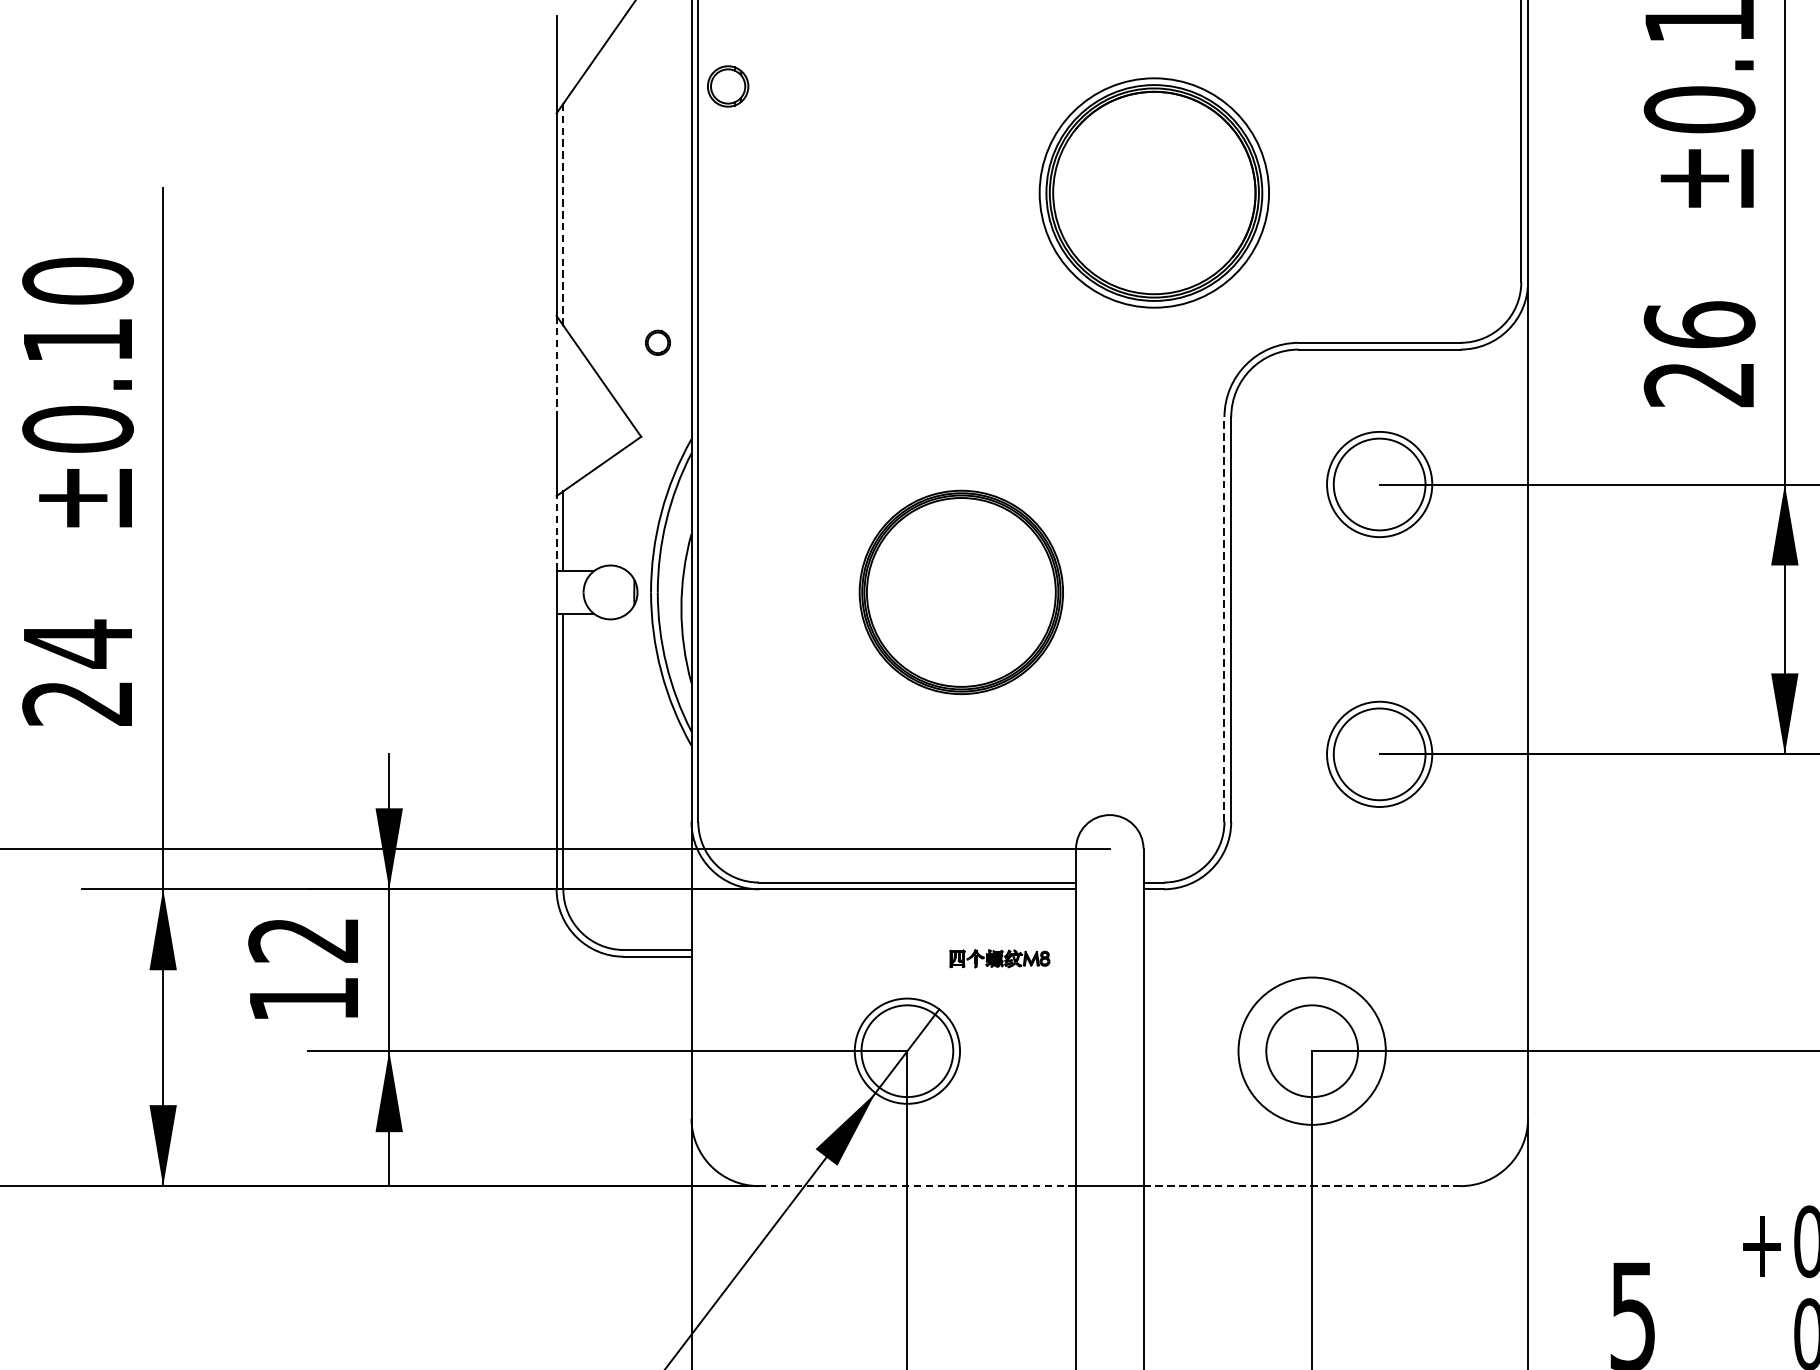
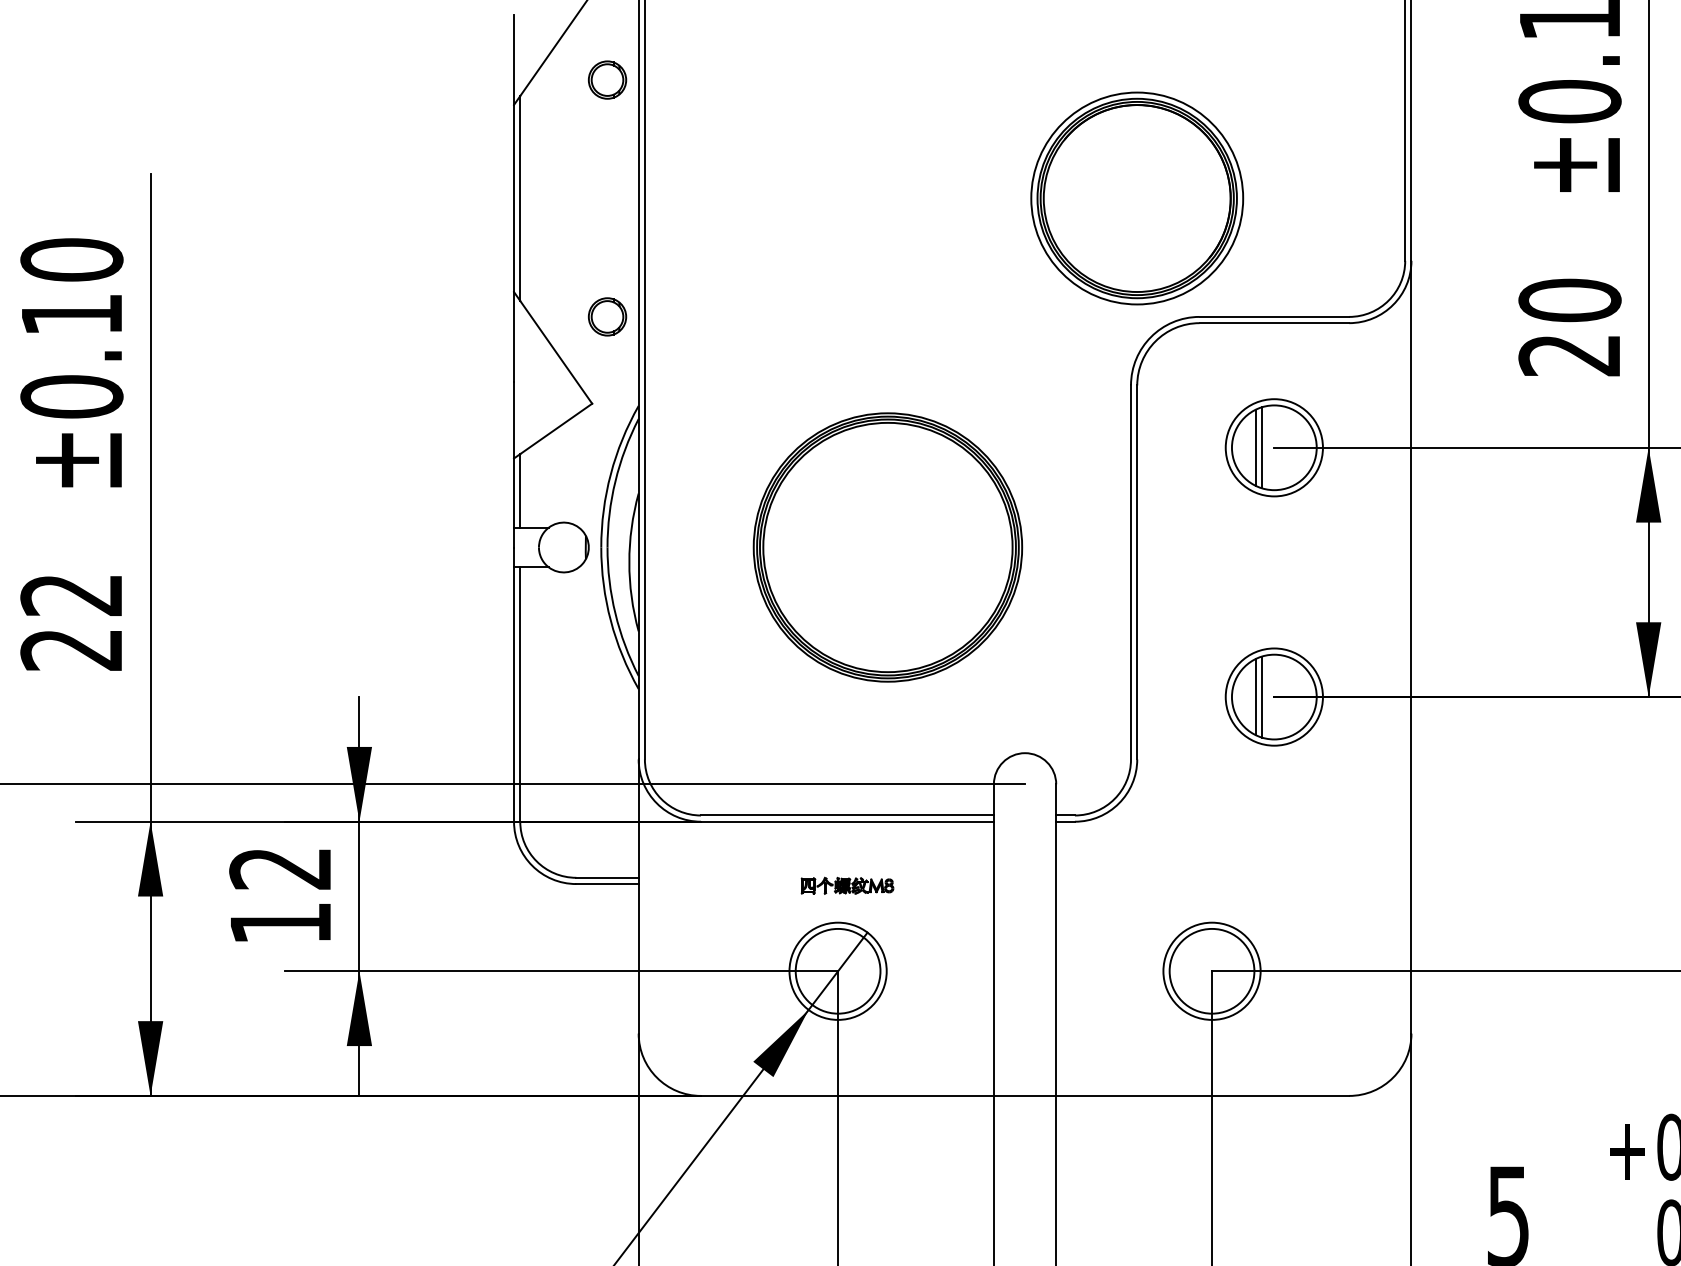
part: (728, 85) -> (607, 79), moved
part: (1154, 193) -> (1137, 198), moved
line: (563, 215) -> (520, 199), dashed -> solid
text: (1699, 325) -> (1569, 300), 26 -> 20
part: (657, 342) -> (607, 316), size x1.67
line: (557, 365) -> (514, 337), dashed -> solid
line: (1359, 484) -> (1255, 447), added
line: (1365, 484) -> (1261, 447), added
line: (557, 533) -> (514, 493), dashed -> solid
part: (960, 592) -> (887, 547), size x1.43
line: (1225, 619) -> (1131, 572), dashed -> solid
text: (76, 644) -> (70, 595), 24 -> 22
line: (1365, 753) -> (1261, 696), added
line: (1359, 754) -> (1255, 697), added
part: (999, 958) -> (847, 885), moved
circle: (1311, 1050) -> (1211, 970), size x0.71
line: (916, 1185) -> (846, 1095), dashed -> solid
line: (1301, 1185) -> (1202, 1095), dashed -> solid

